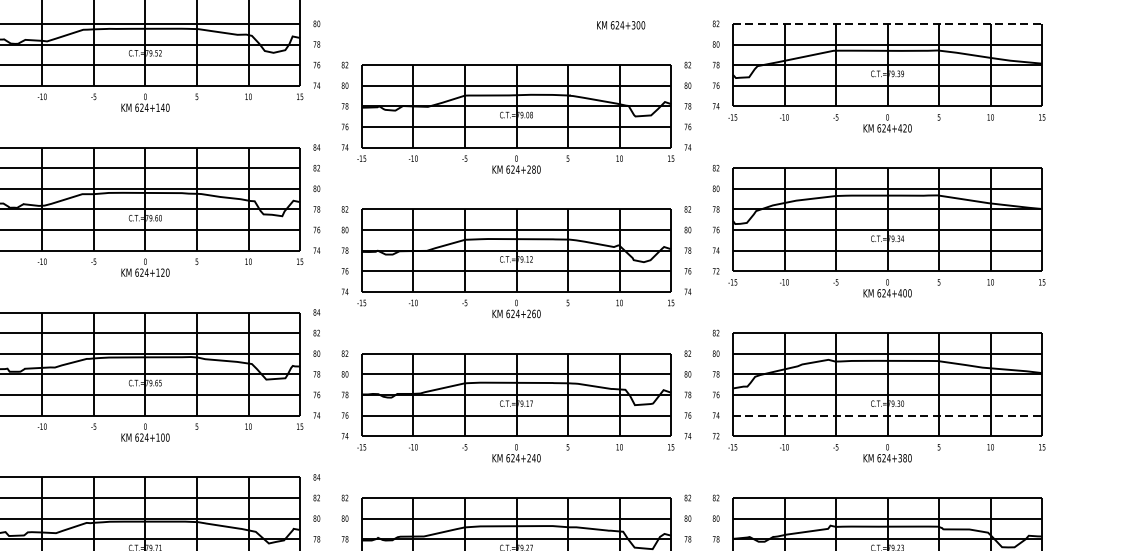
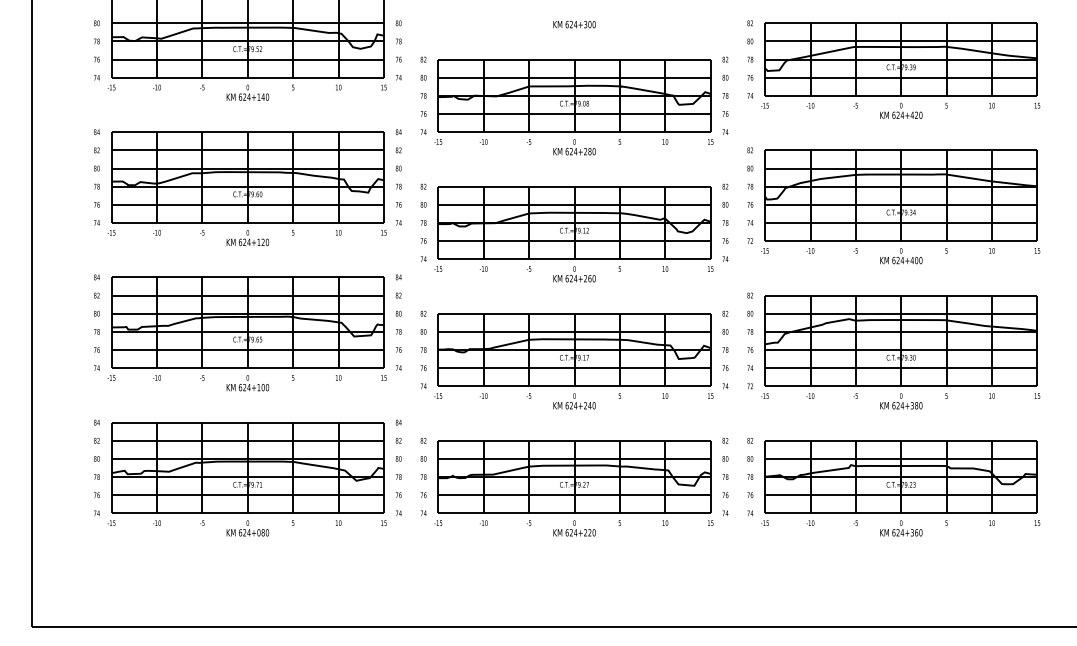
line: (887, 24) -> (901, 23), dashed -> solid
text: (620, 25) -> (574, 24), moved
line: (887, 415) -> (901, 368), dashed -> solid

